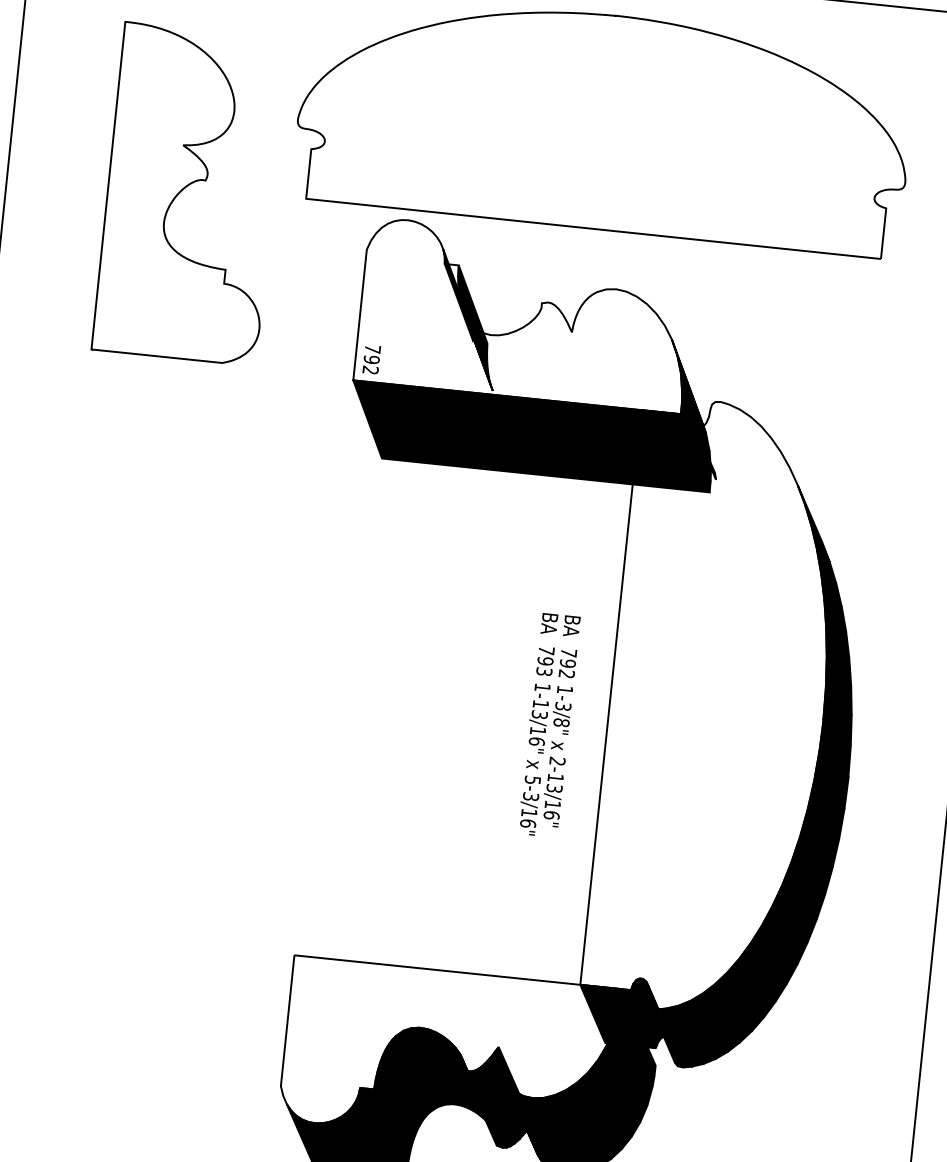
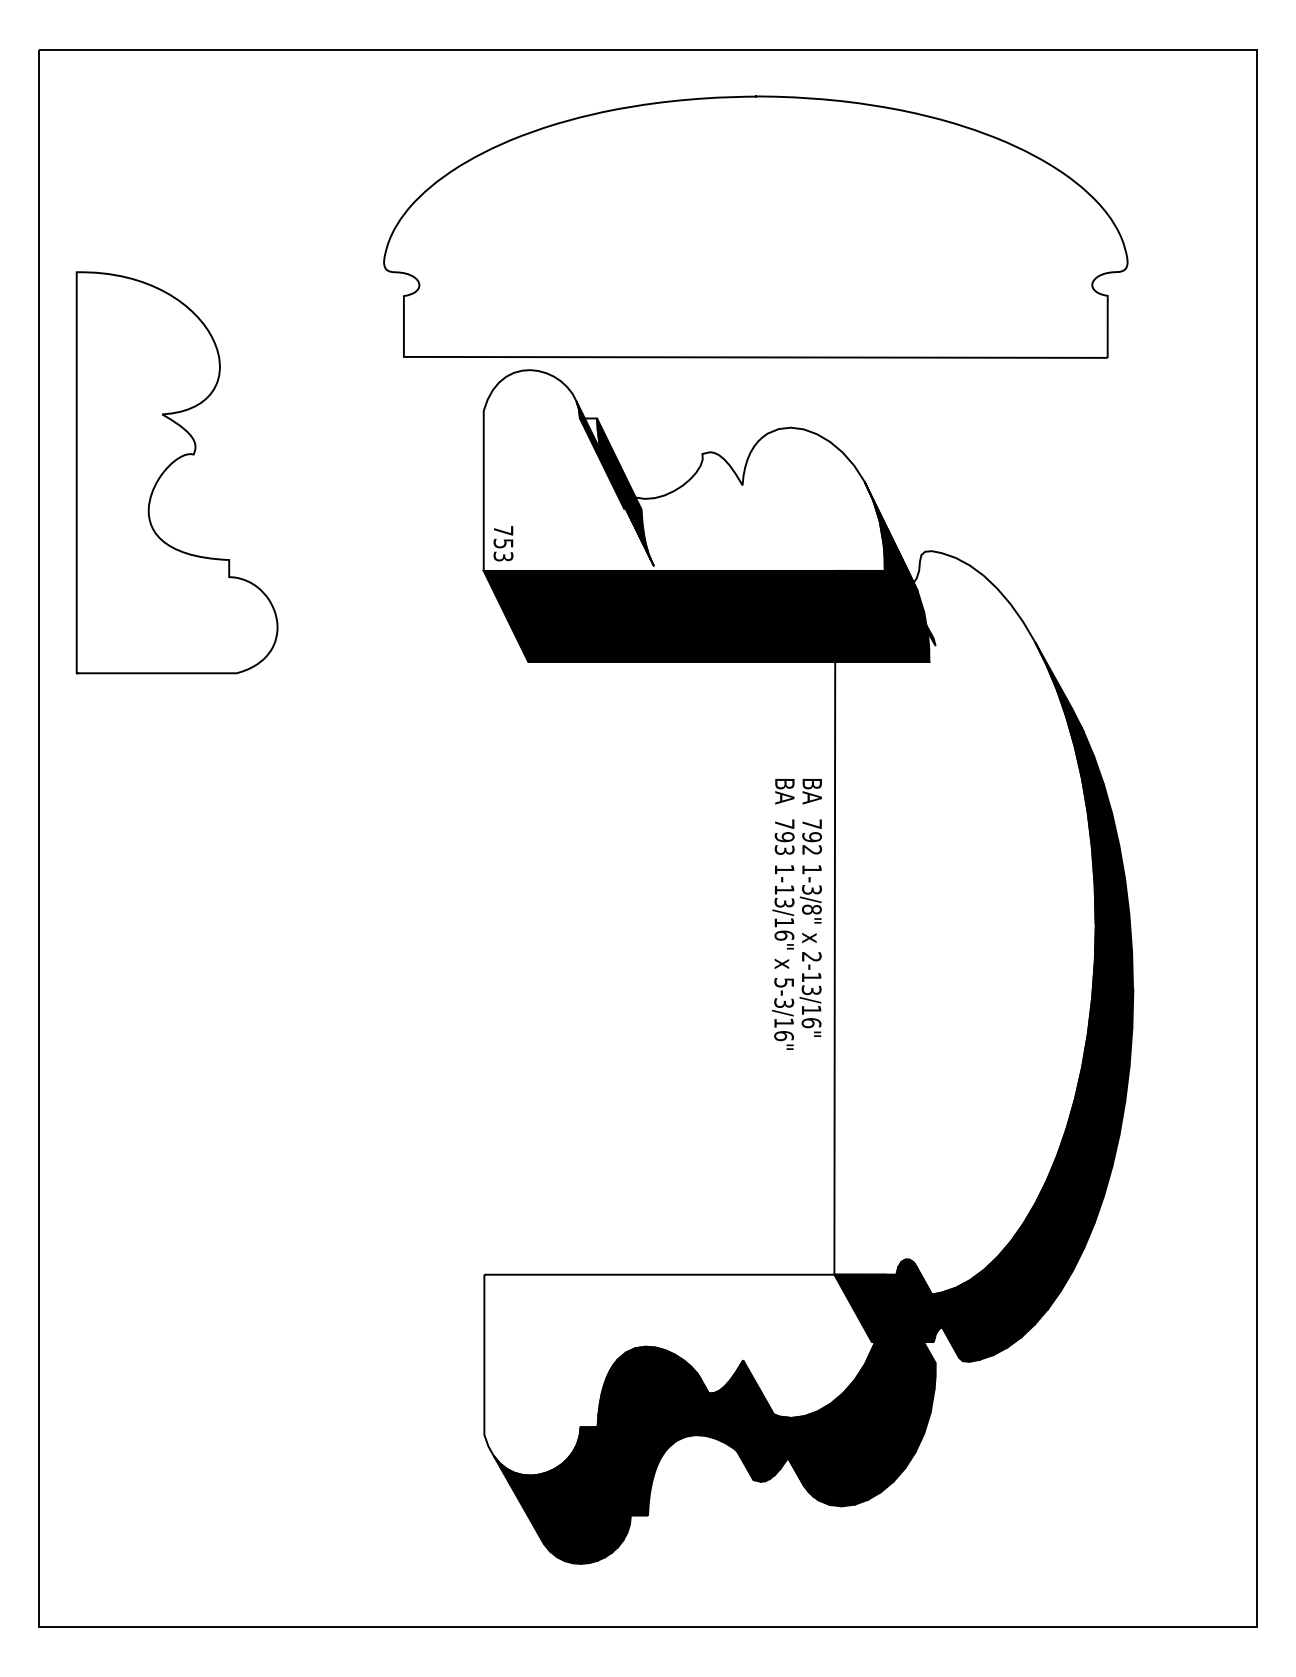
part: (185, 188) -> (170, 466), moved
text: (371, 364) -> (503, 549), 792 -> 753
text: (548, 725) -> (796, 914), moved

